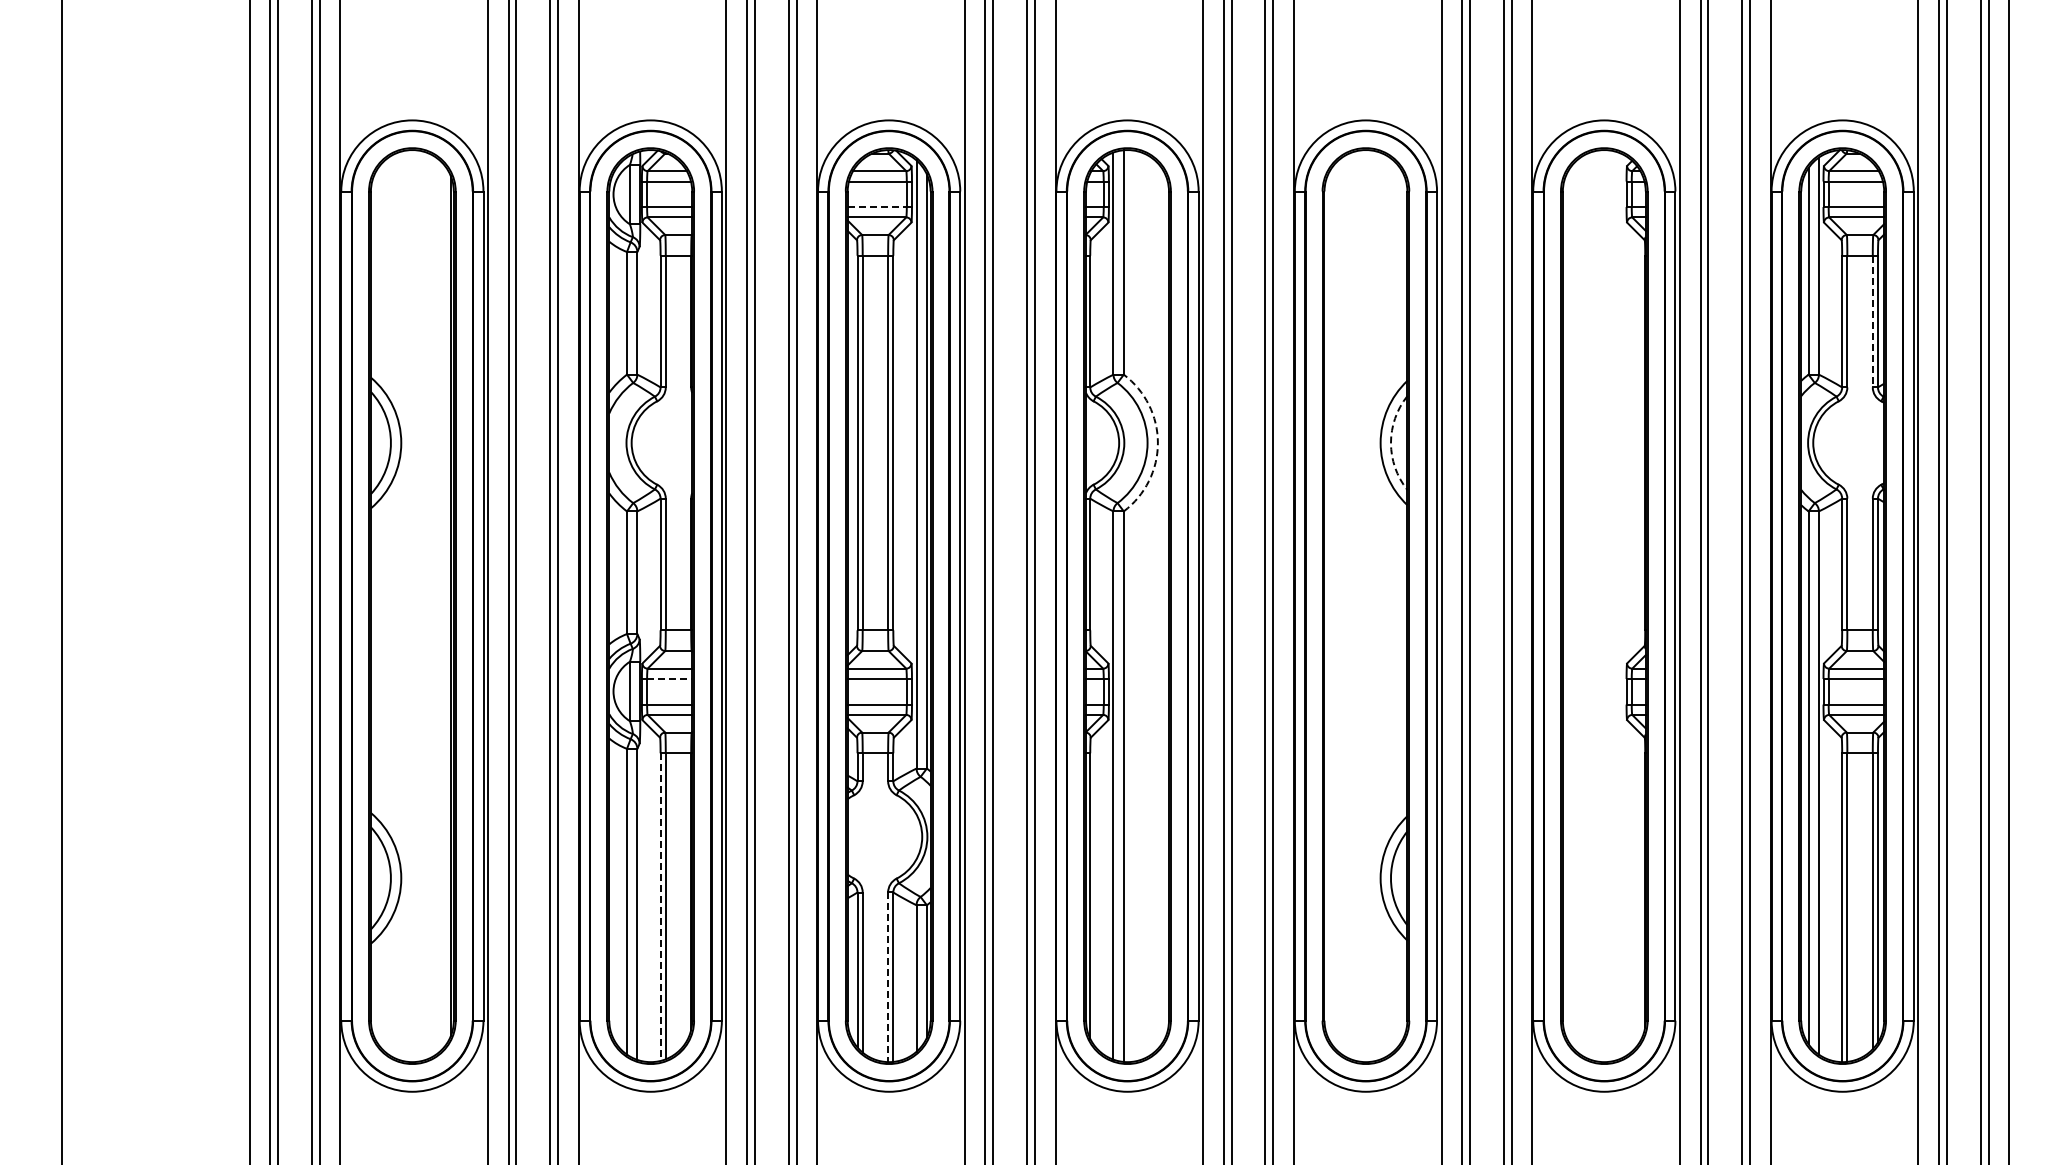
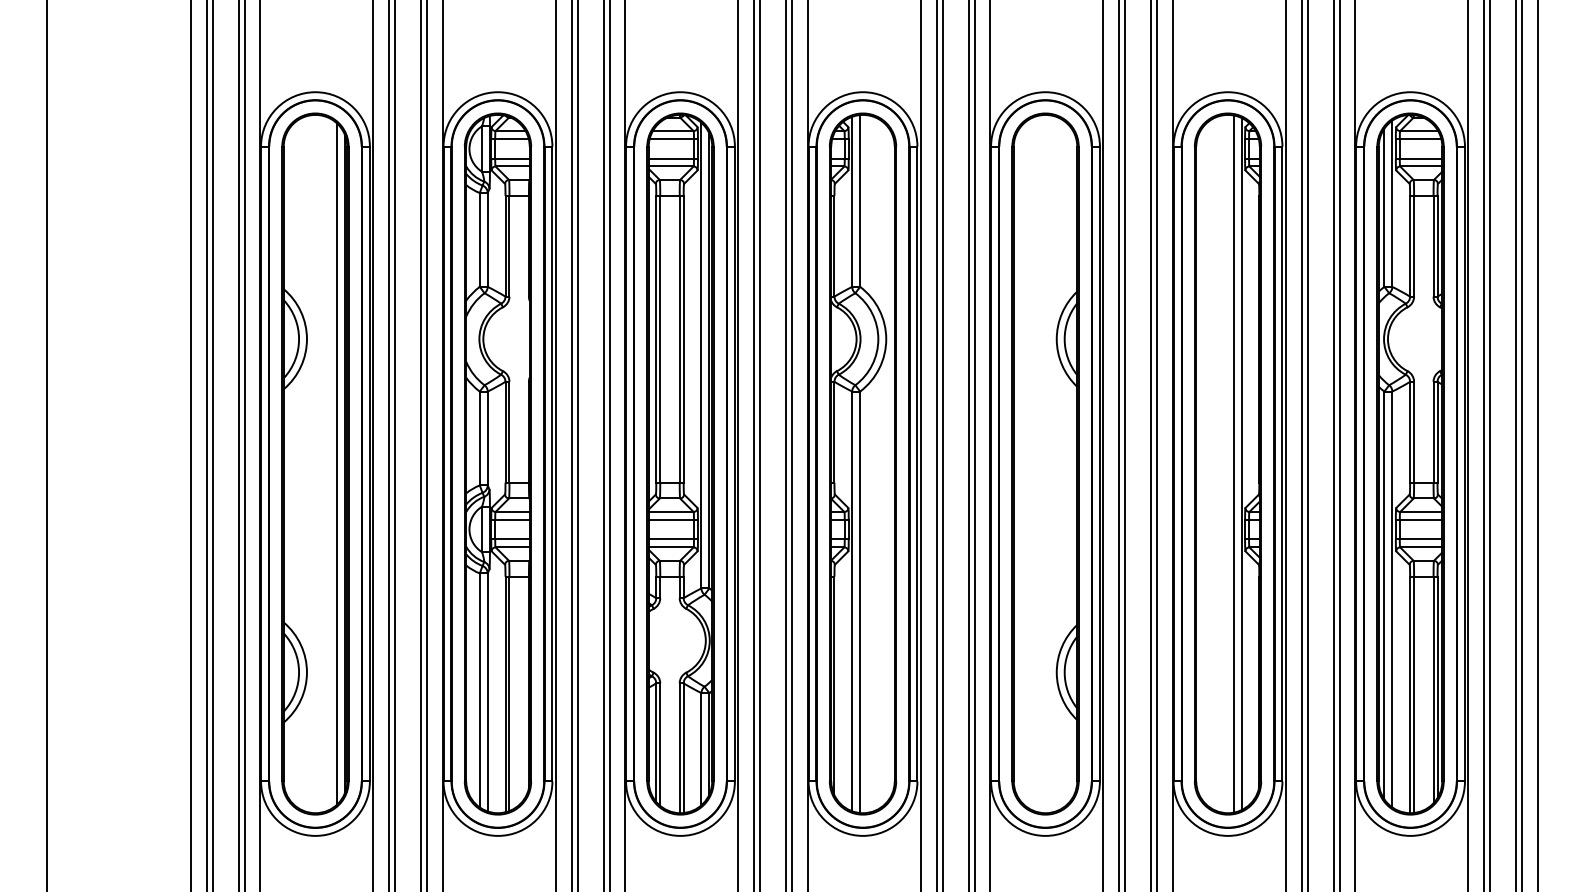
line: (877, 207) -> (671, 158), dashed -> solid
line: (1872, 321) -> (1433, 246), dashed -> solid
arc: (1157, 443) -> (885, 339), dashed -> solid
arc: (1390, 443) -> (1064, 339), dashed -> solid
line: (1611, 605) -> (1233, 463), added
line: (440, 606) -> (337, 464), added
line: (1622, 606) -> (1241, 464), added
line: (669, 679) -> (512, 520), dashed -> solid
line: (660, 907) -> (505, 694), dashed -> solid
line: (888, 977) -> (679, 748), dashed -> solid

